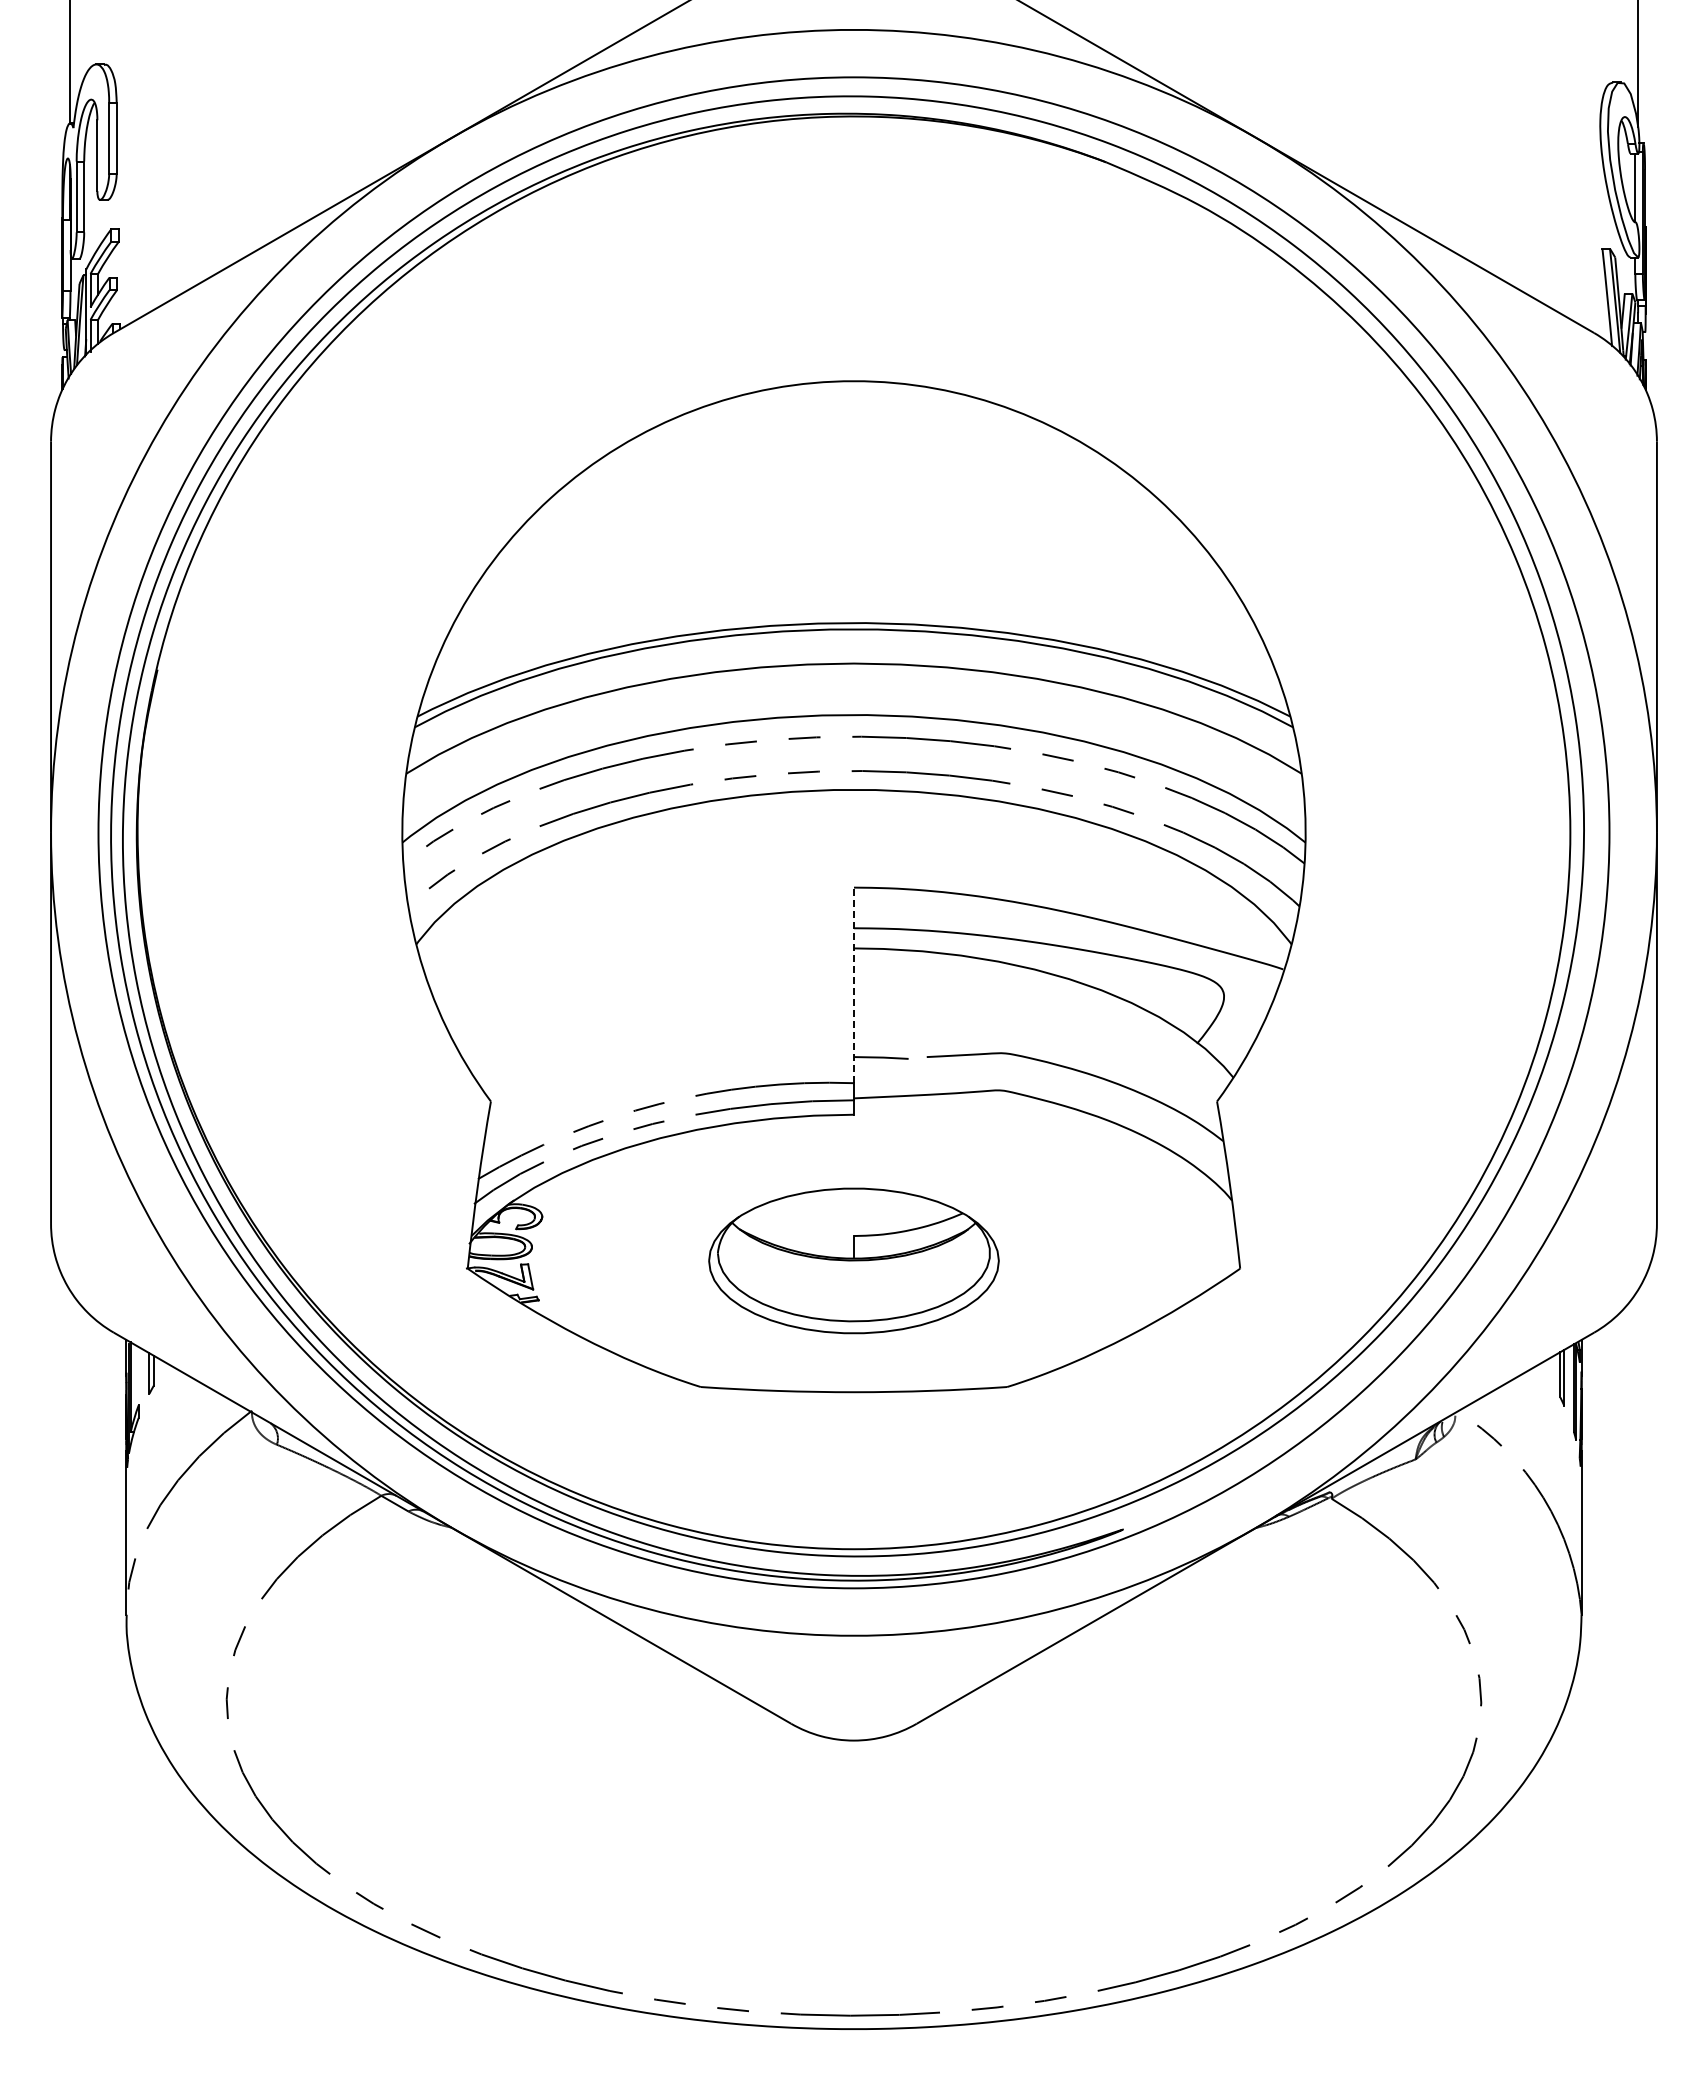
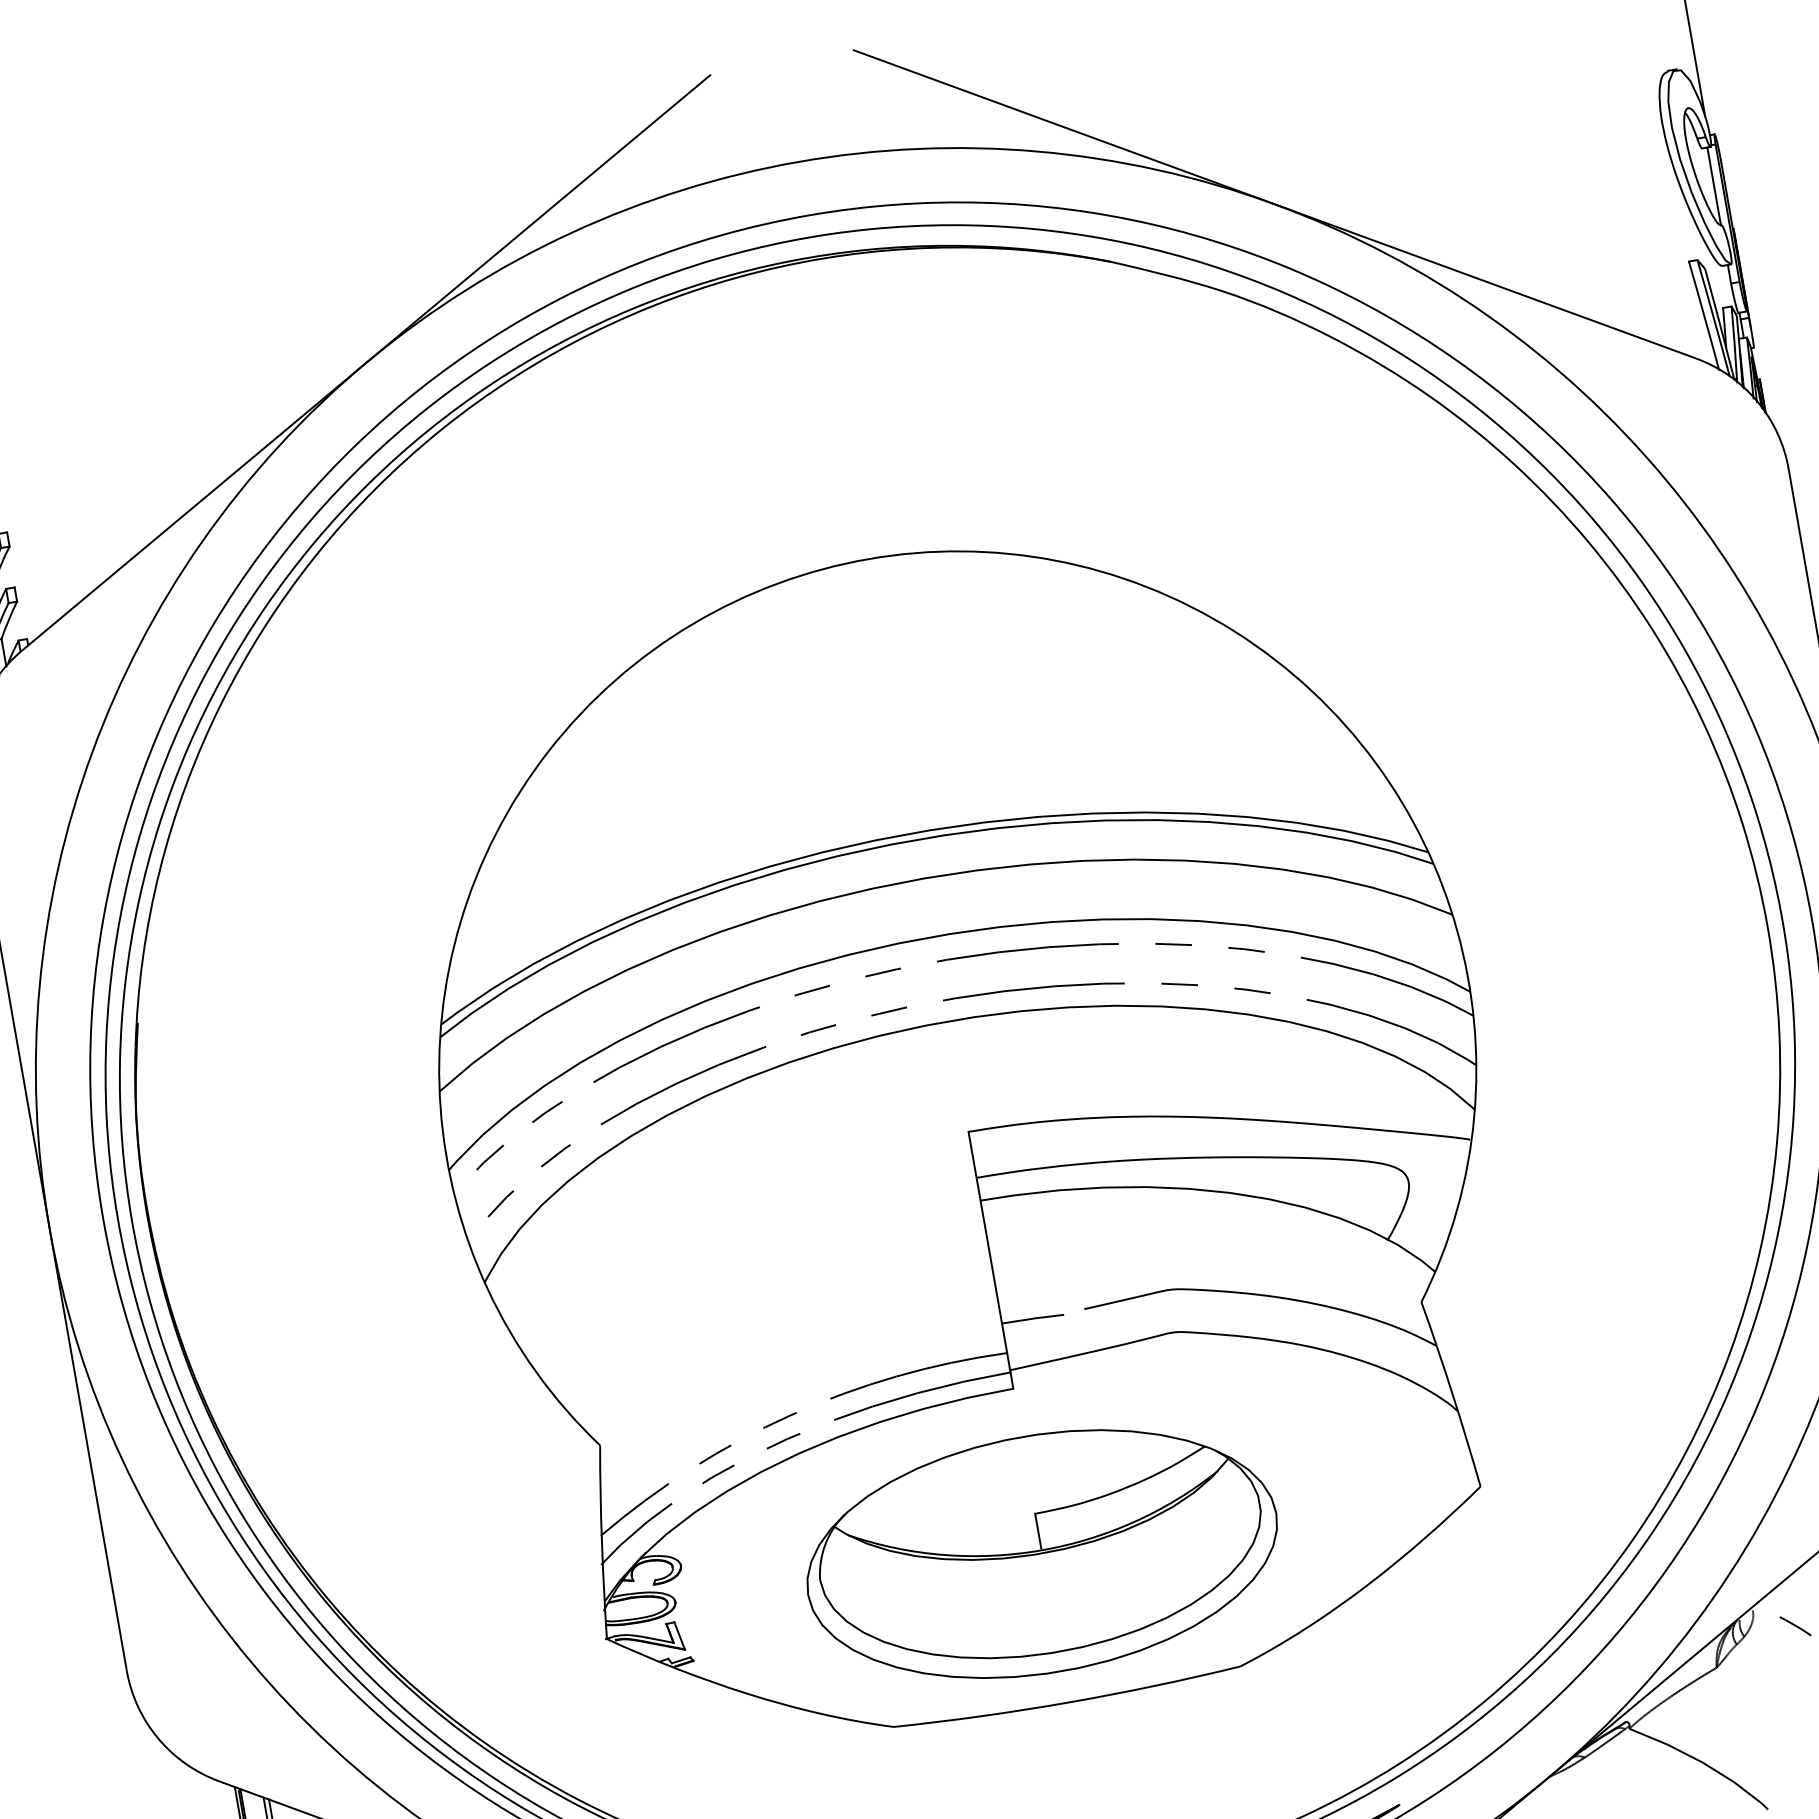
line: (854, 985) -> (988, 1242), dashed -> solid
part: (853, 1260) -> (1041, 1553), size x1.43

